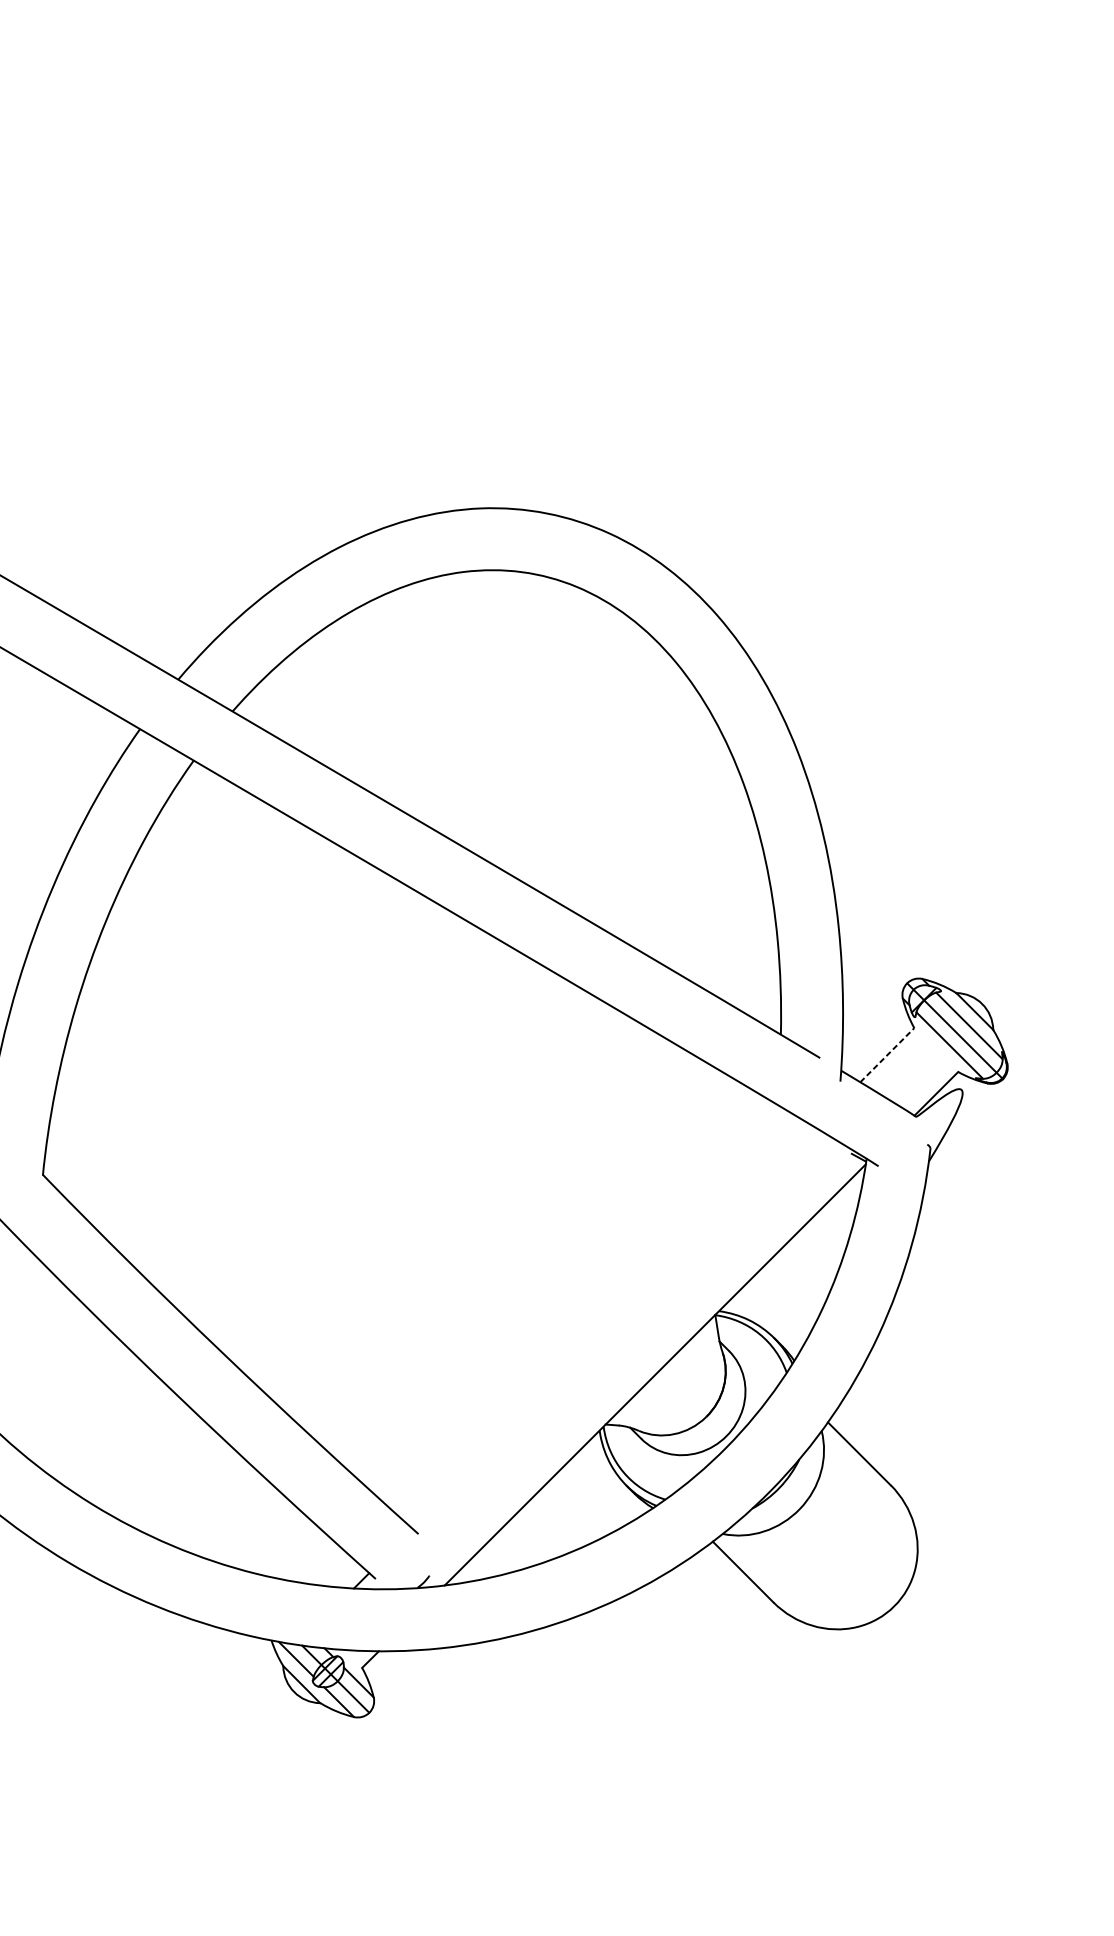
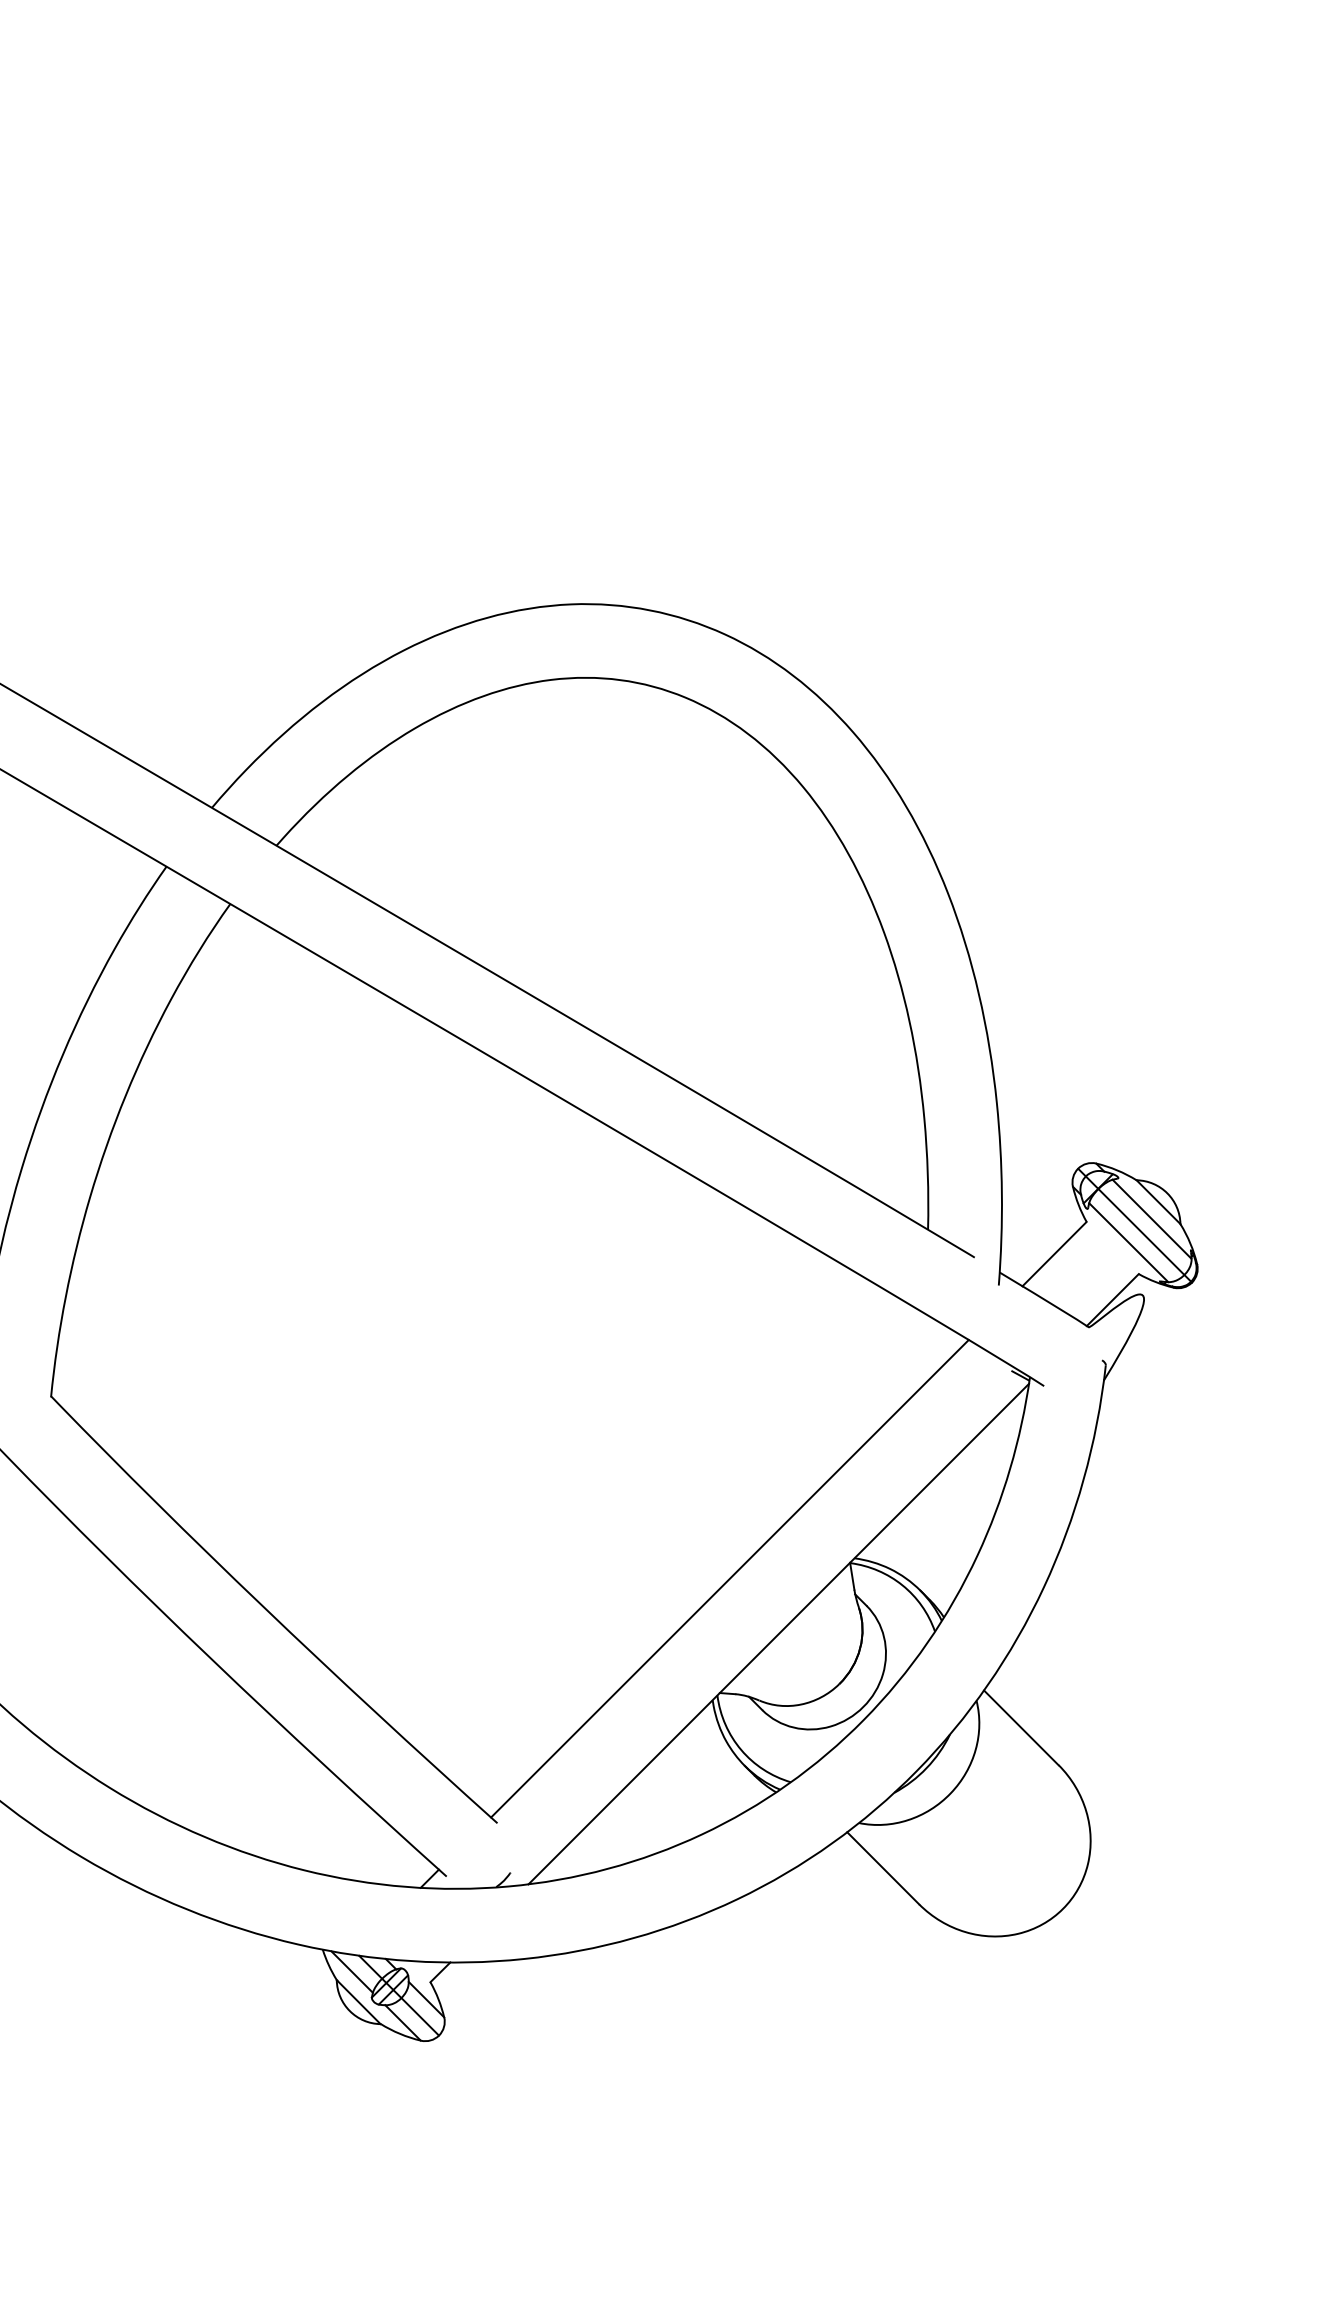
line: (887, 1054) -> (1054, 1253), dashed -> solid
line: (613, 1328) -> (729, 1578), added

